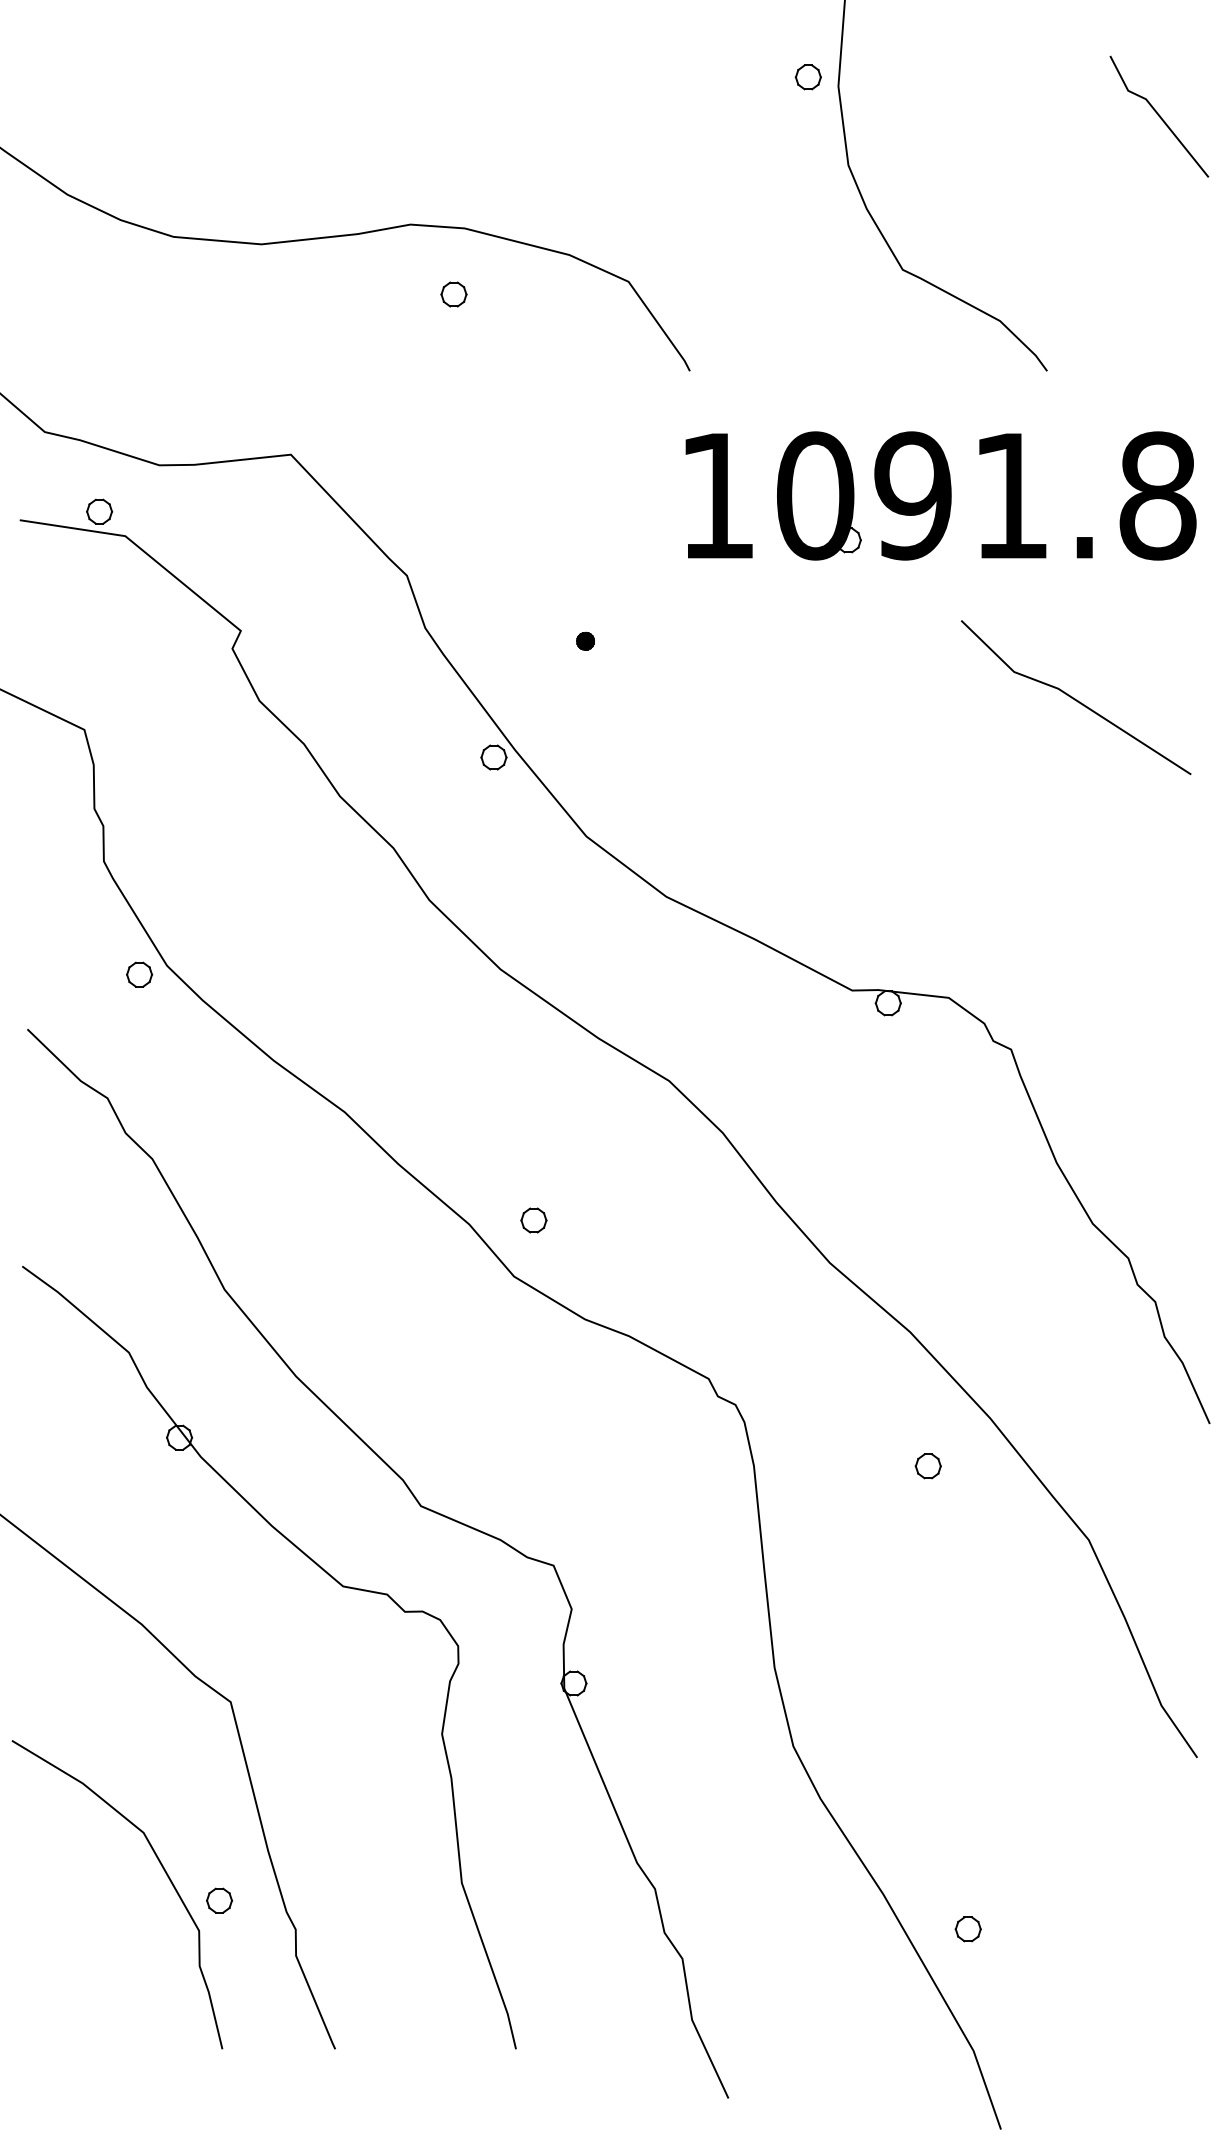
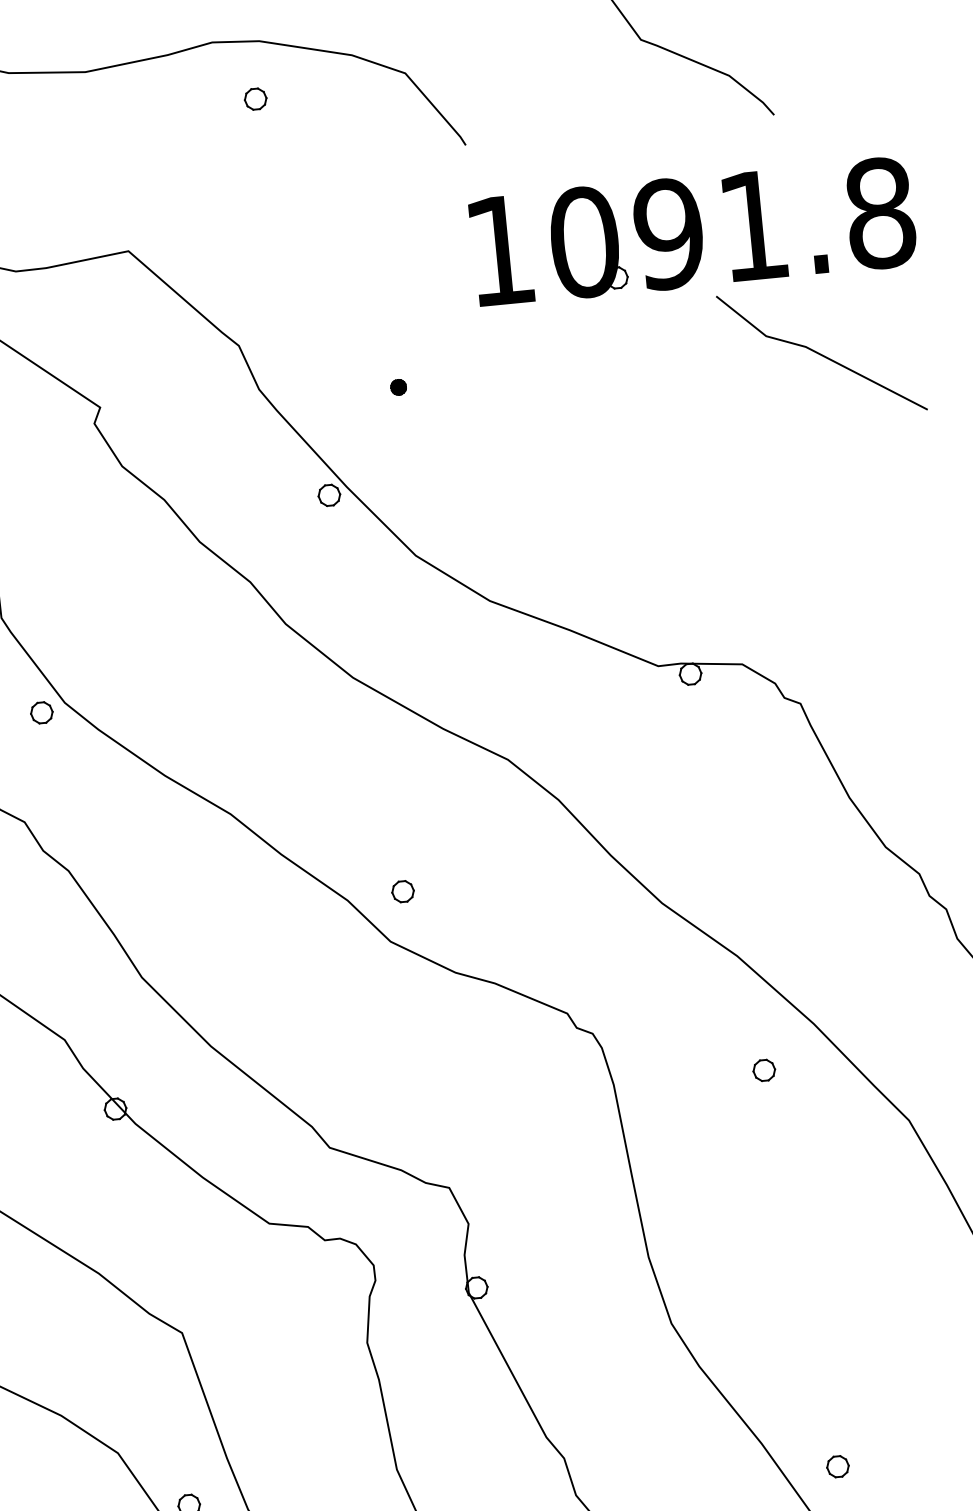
curve: (1075, 698) -> (821, 353), moved

